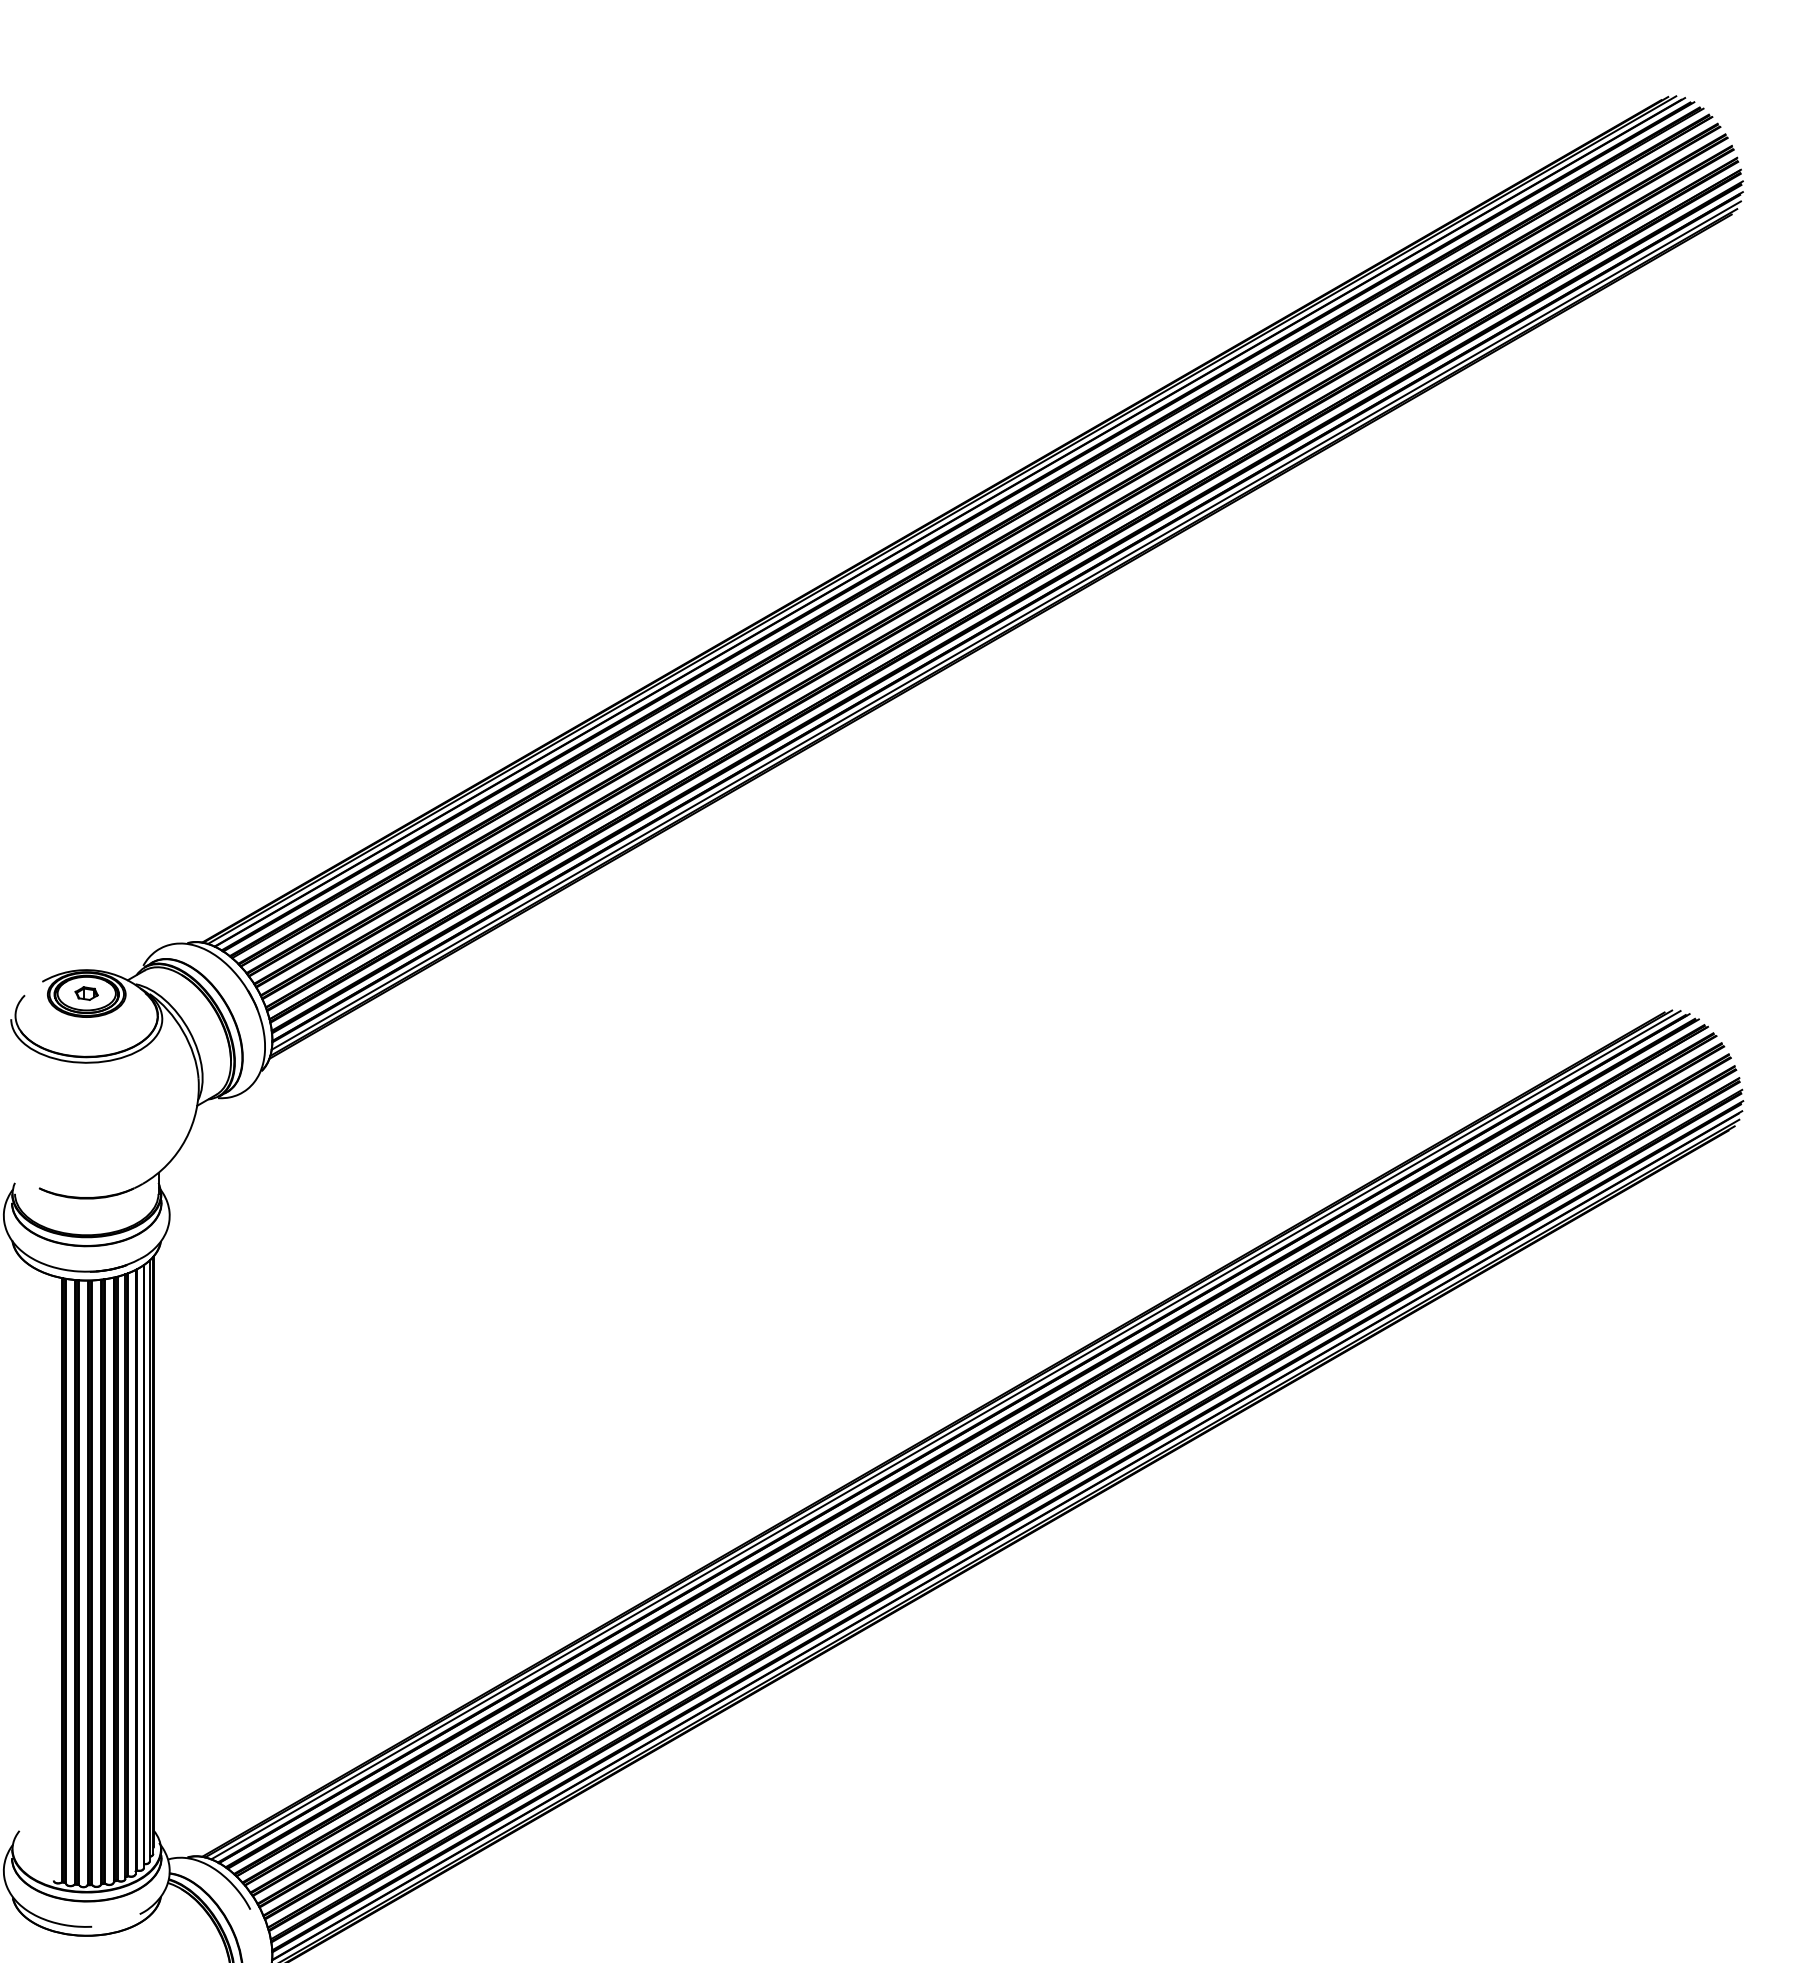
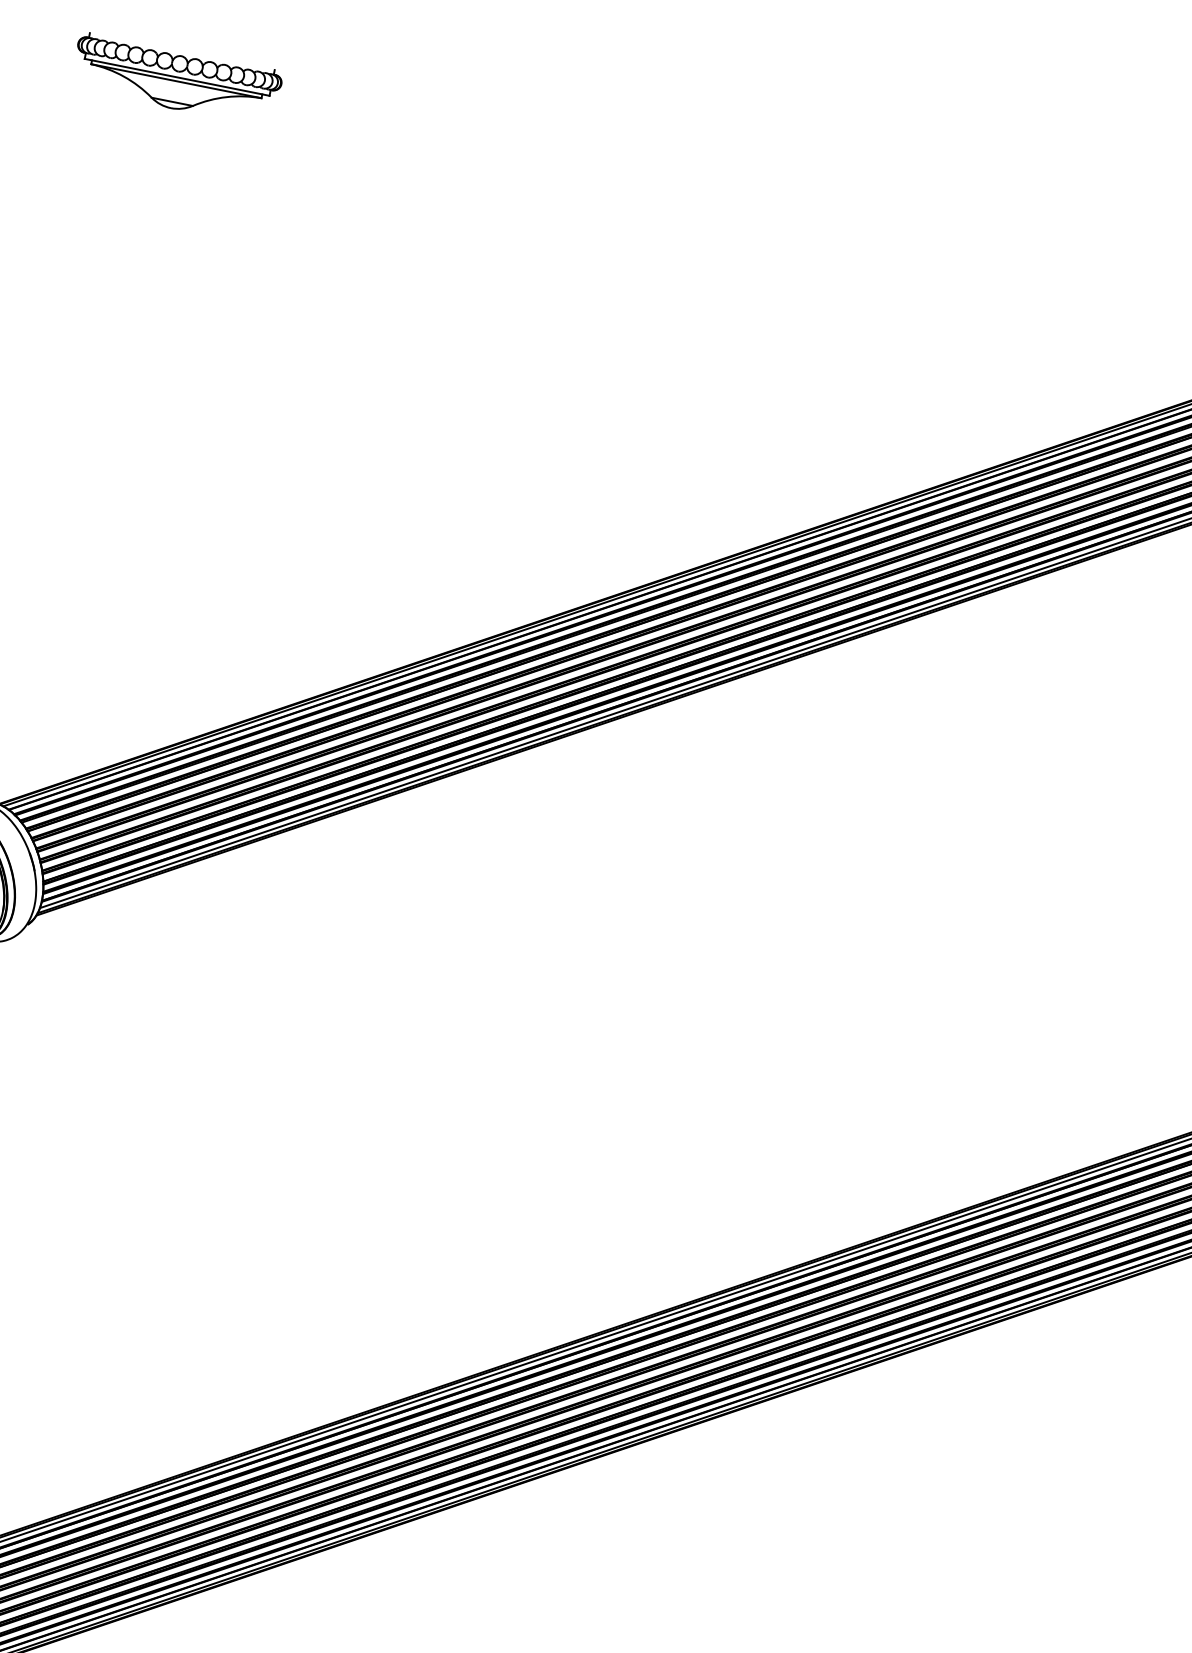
part: (239, 91) -> (176, 79), added

